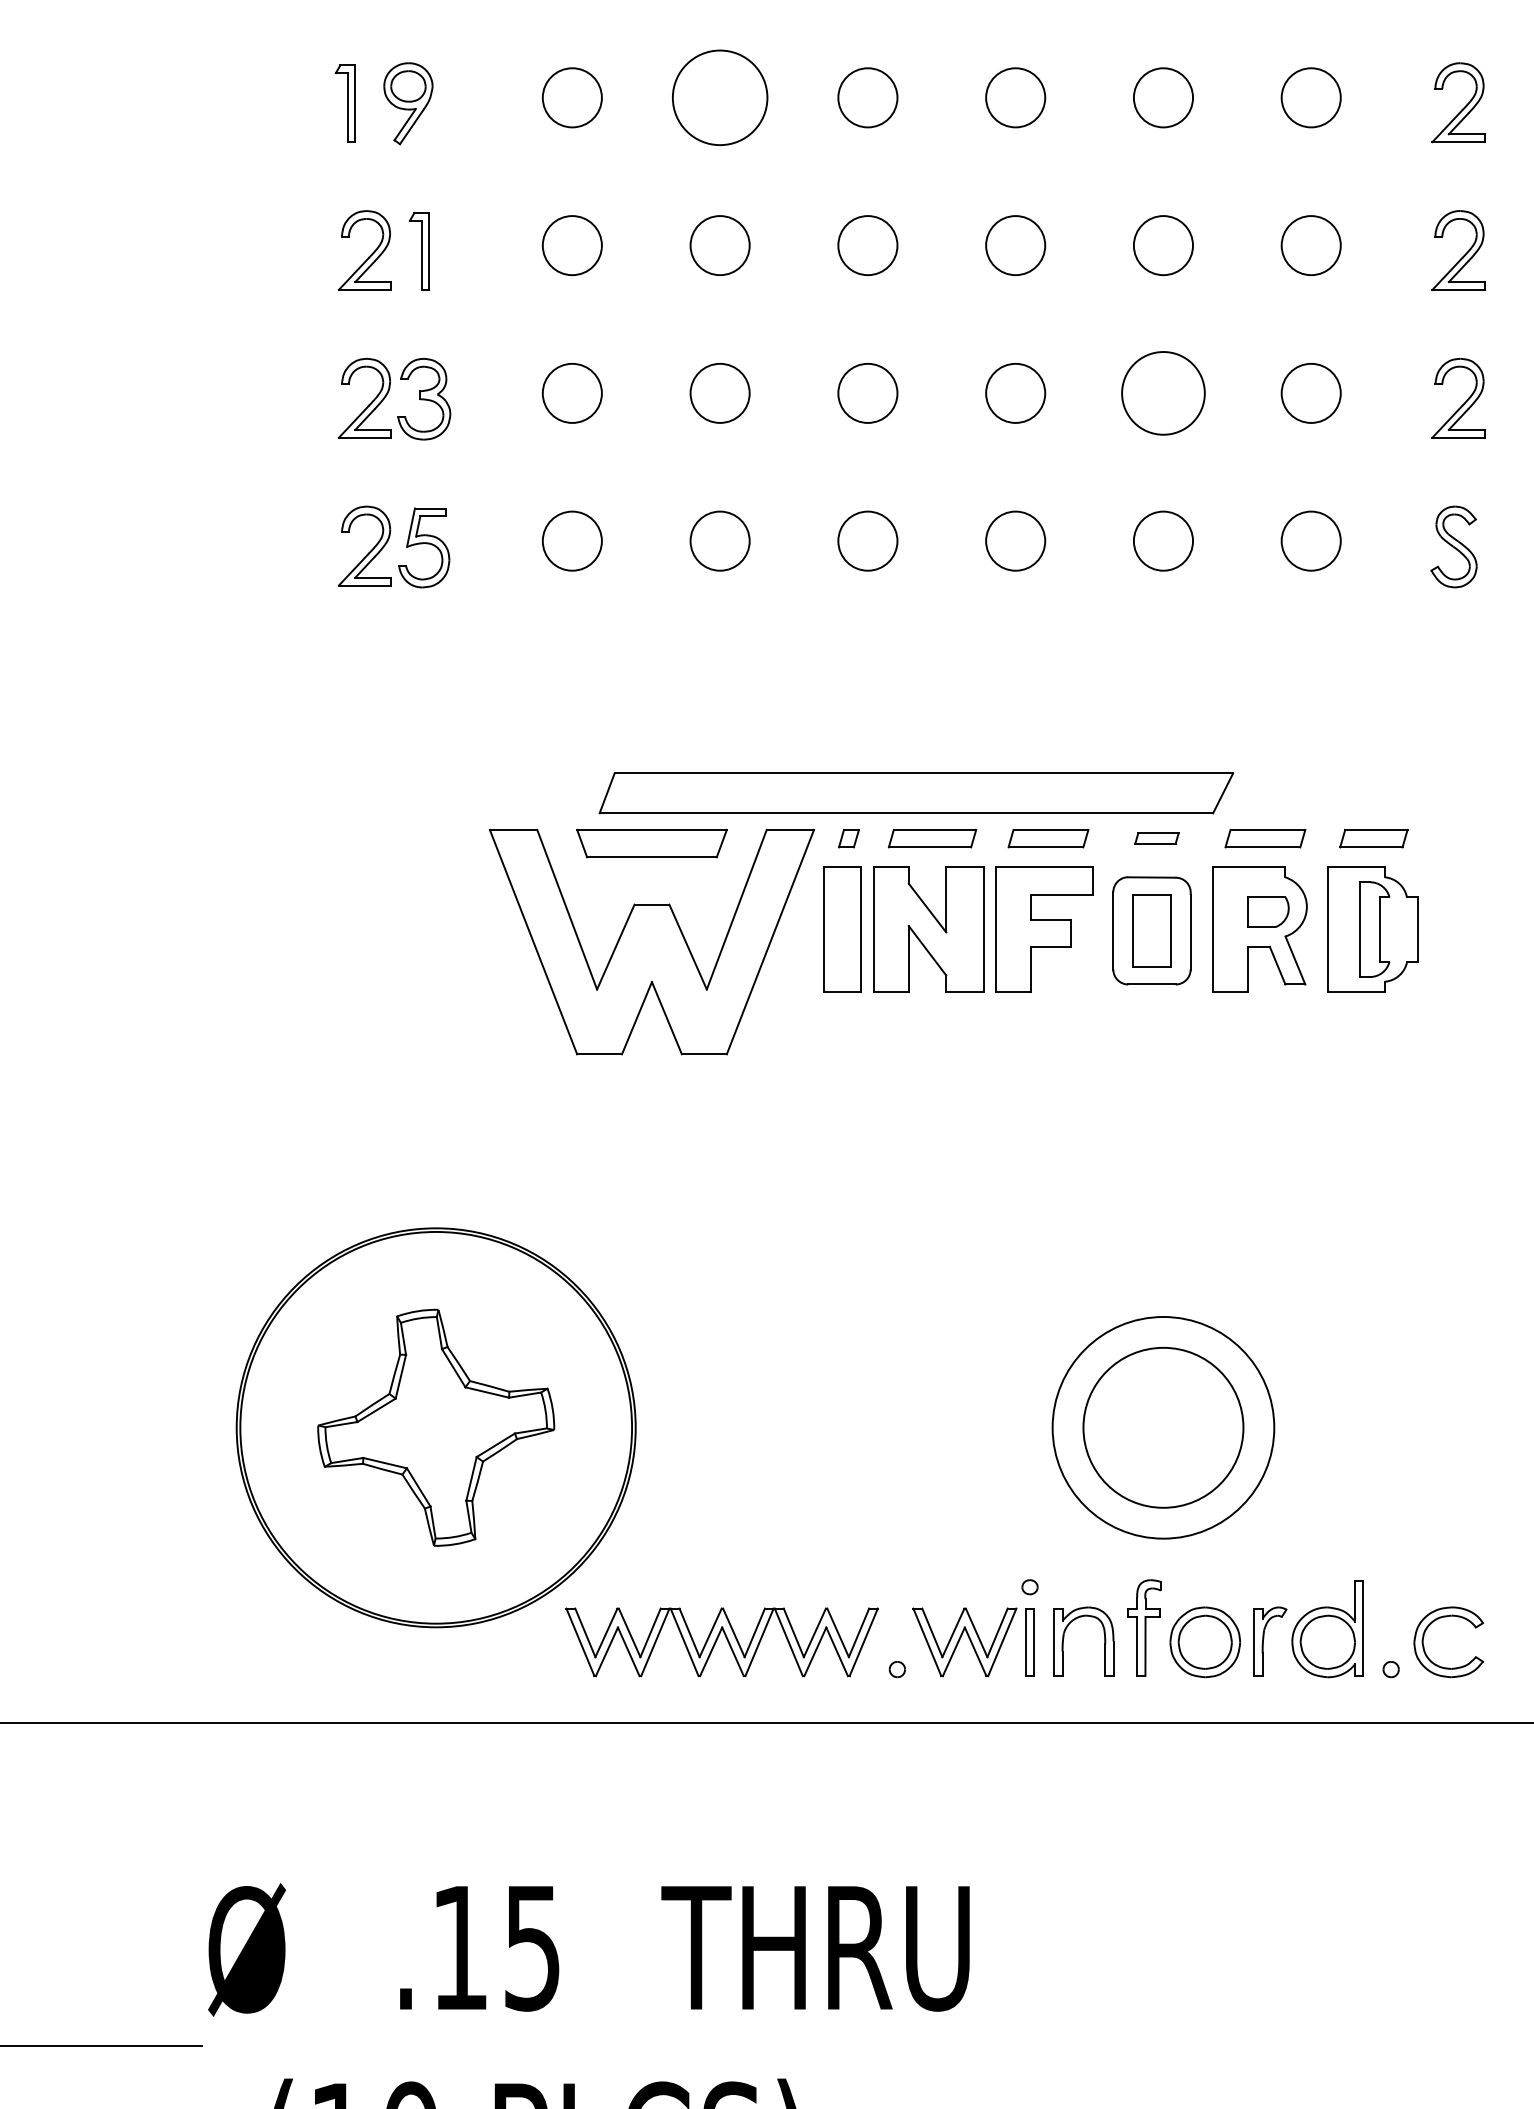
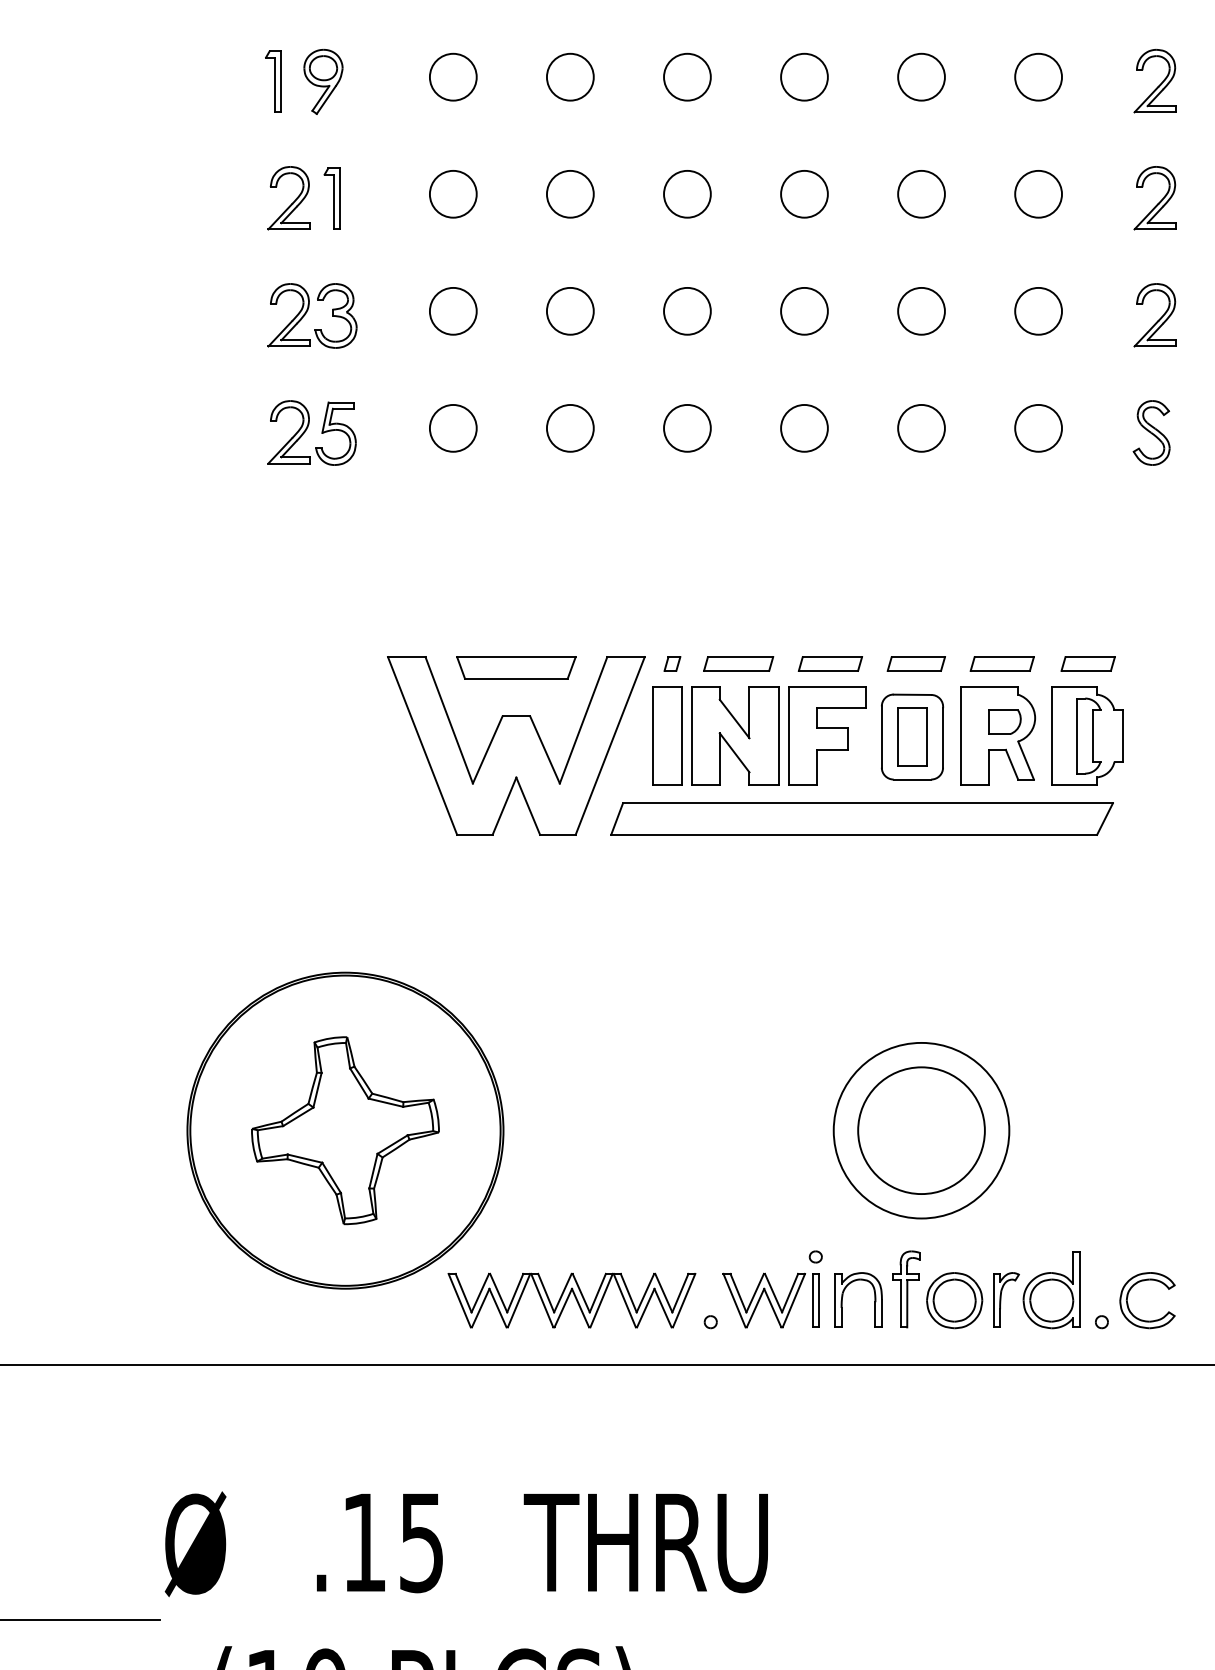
circle: (719, 97) -> (569, 76), size x0.62
circle: (1163, 392) -> (921, 310), size x0.71
part: (916, 793) -> (862, 819), moved
part: (1156, 838) -> (916, 663), size x1.67

